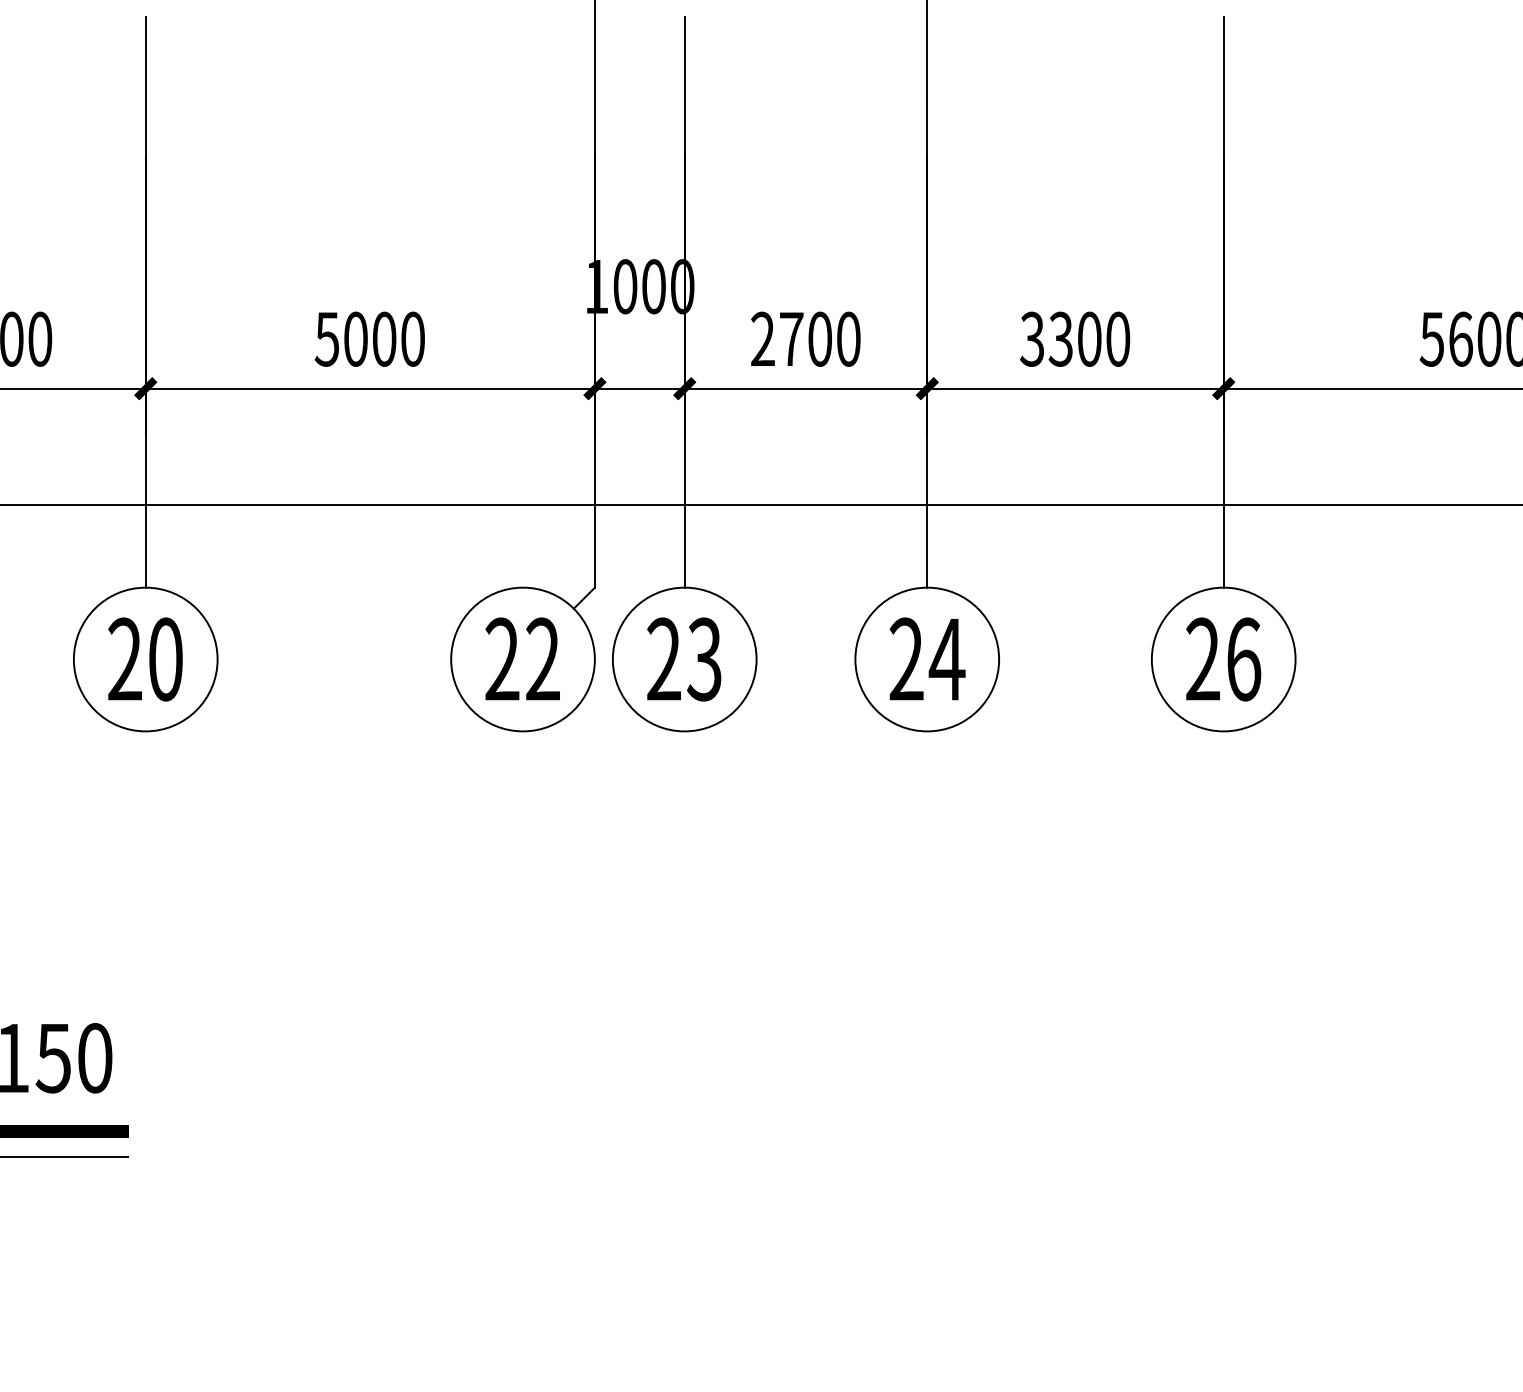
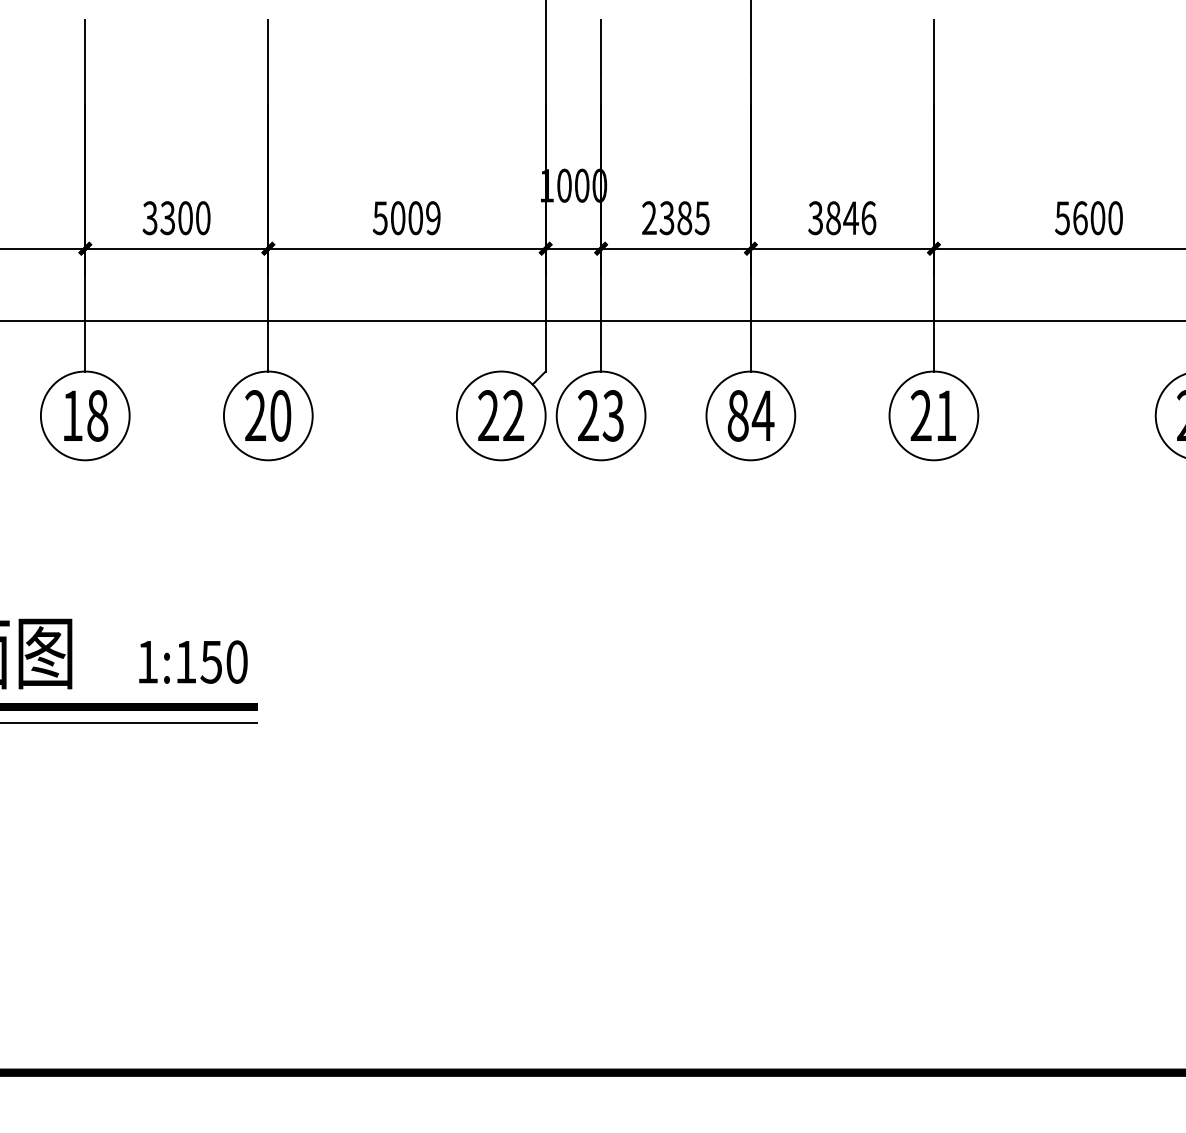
text: (413, 339) -> (433, 218), 5000 -> 5009
text: (819, 339) -> (684, 218), 2700 -> 2385
text: (1088, 339) -> (850, 218), 3300 -> 3846
text: (905, 658) -> (737, 415), 24 -> 84
text: (1244, 658) -> (946, 415), 26 -> 21

